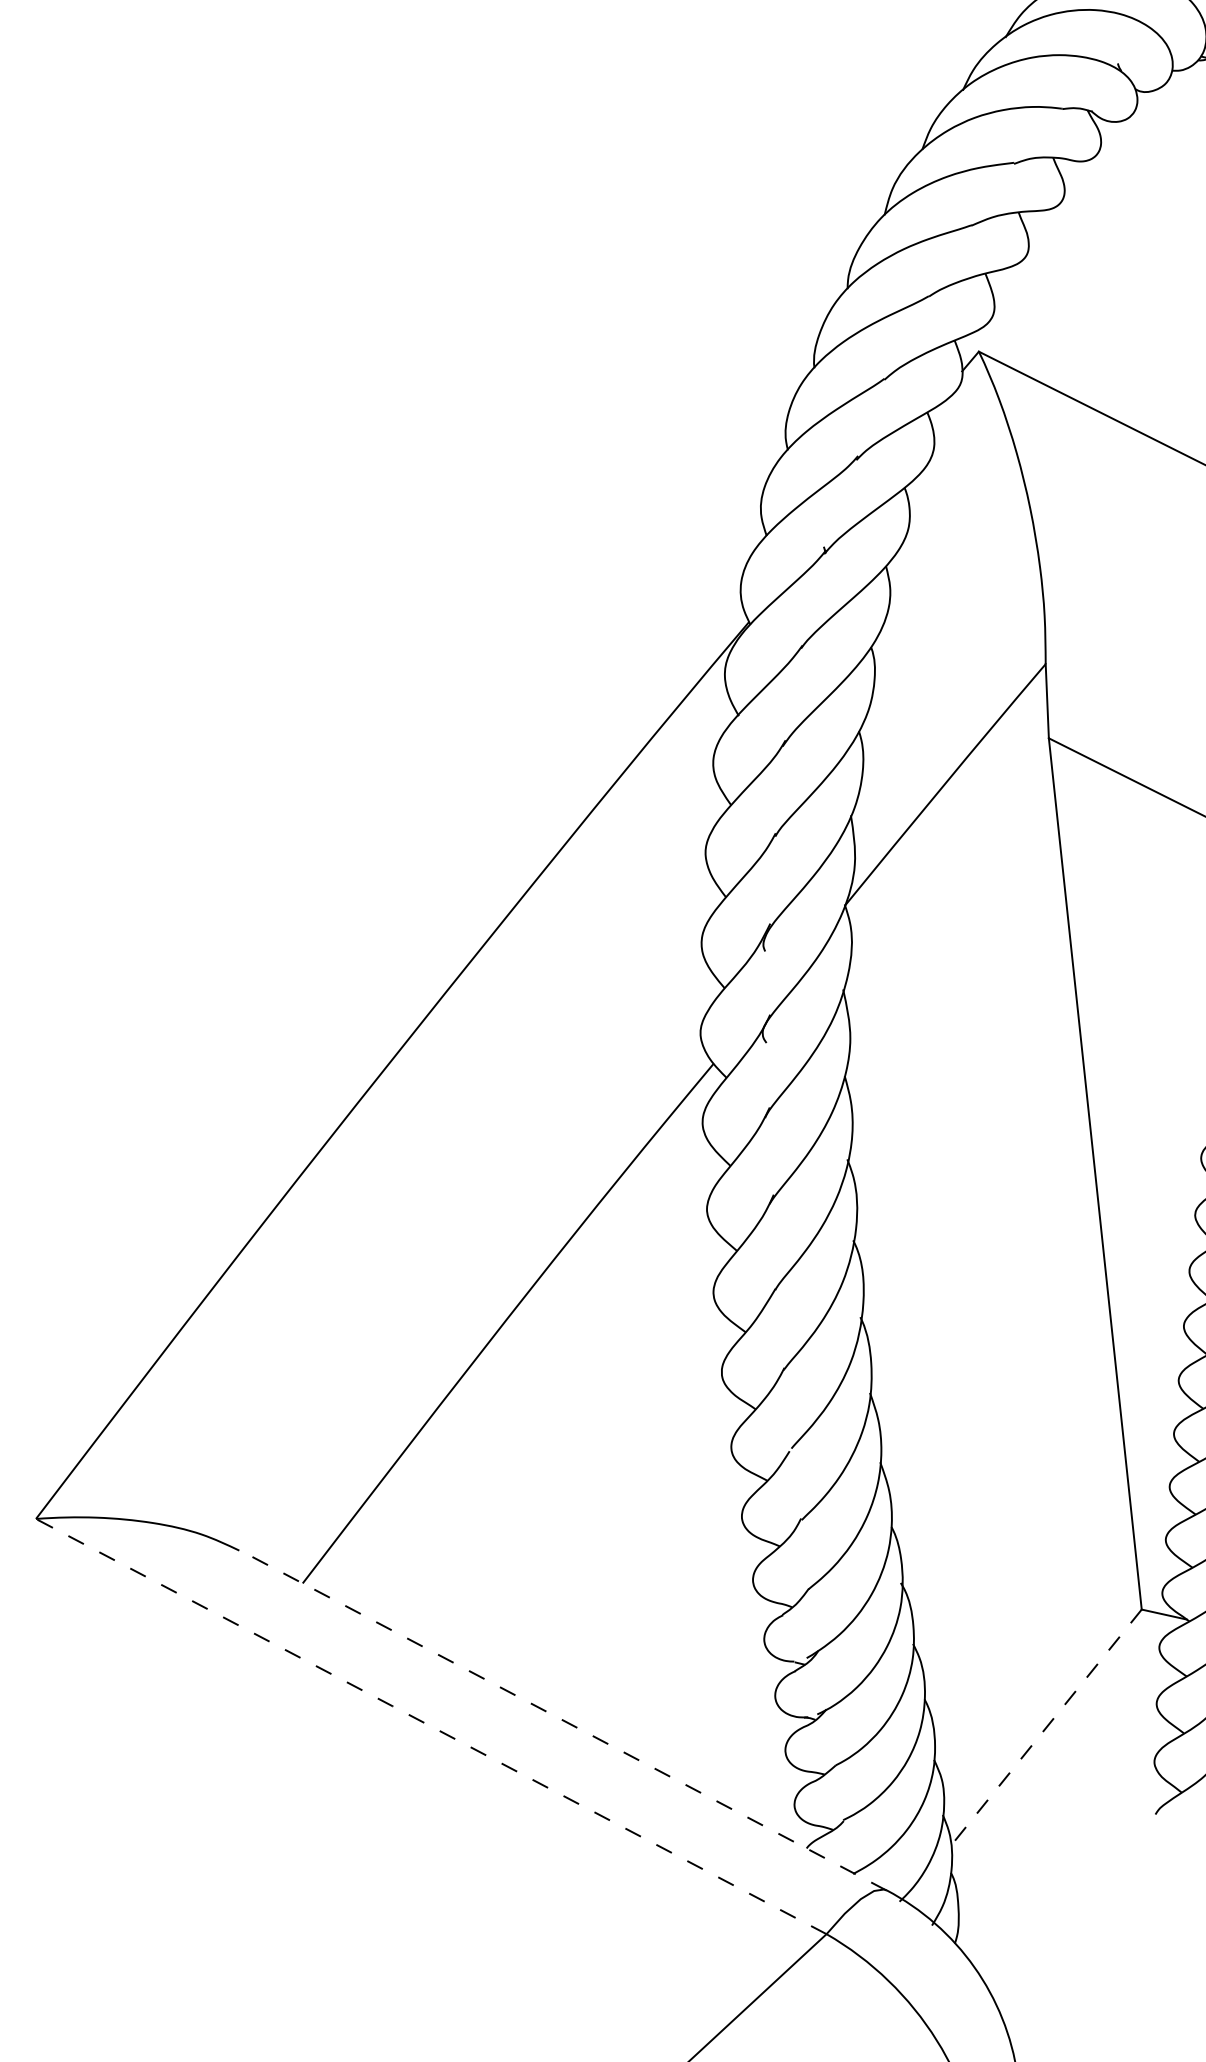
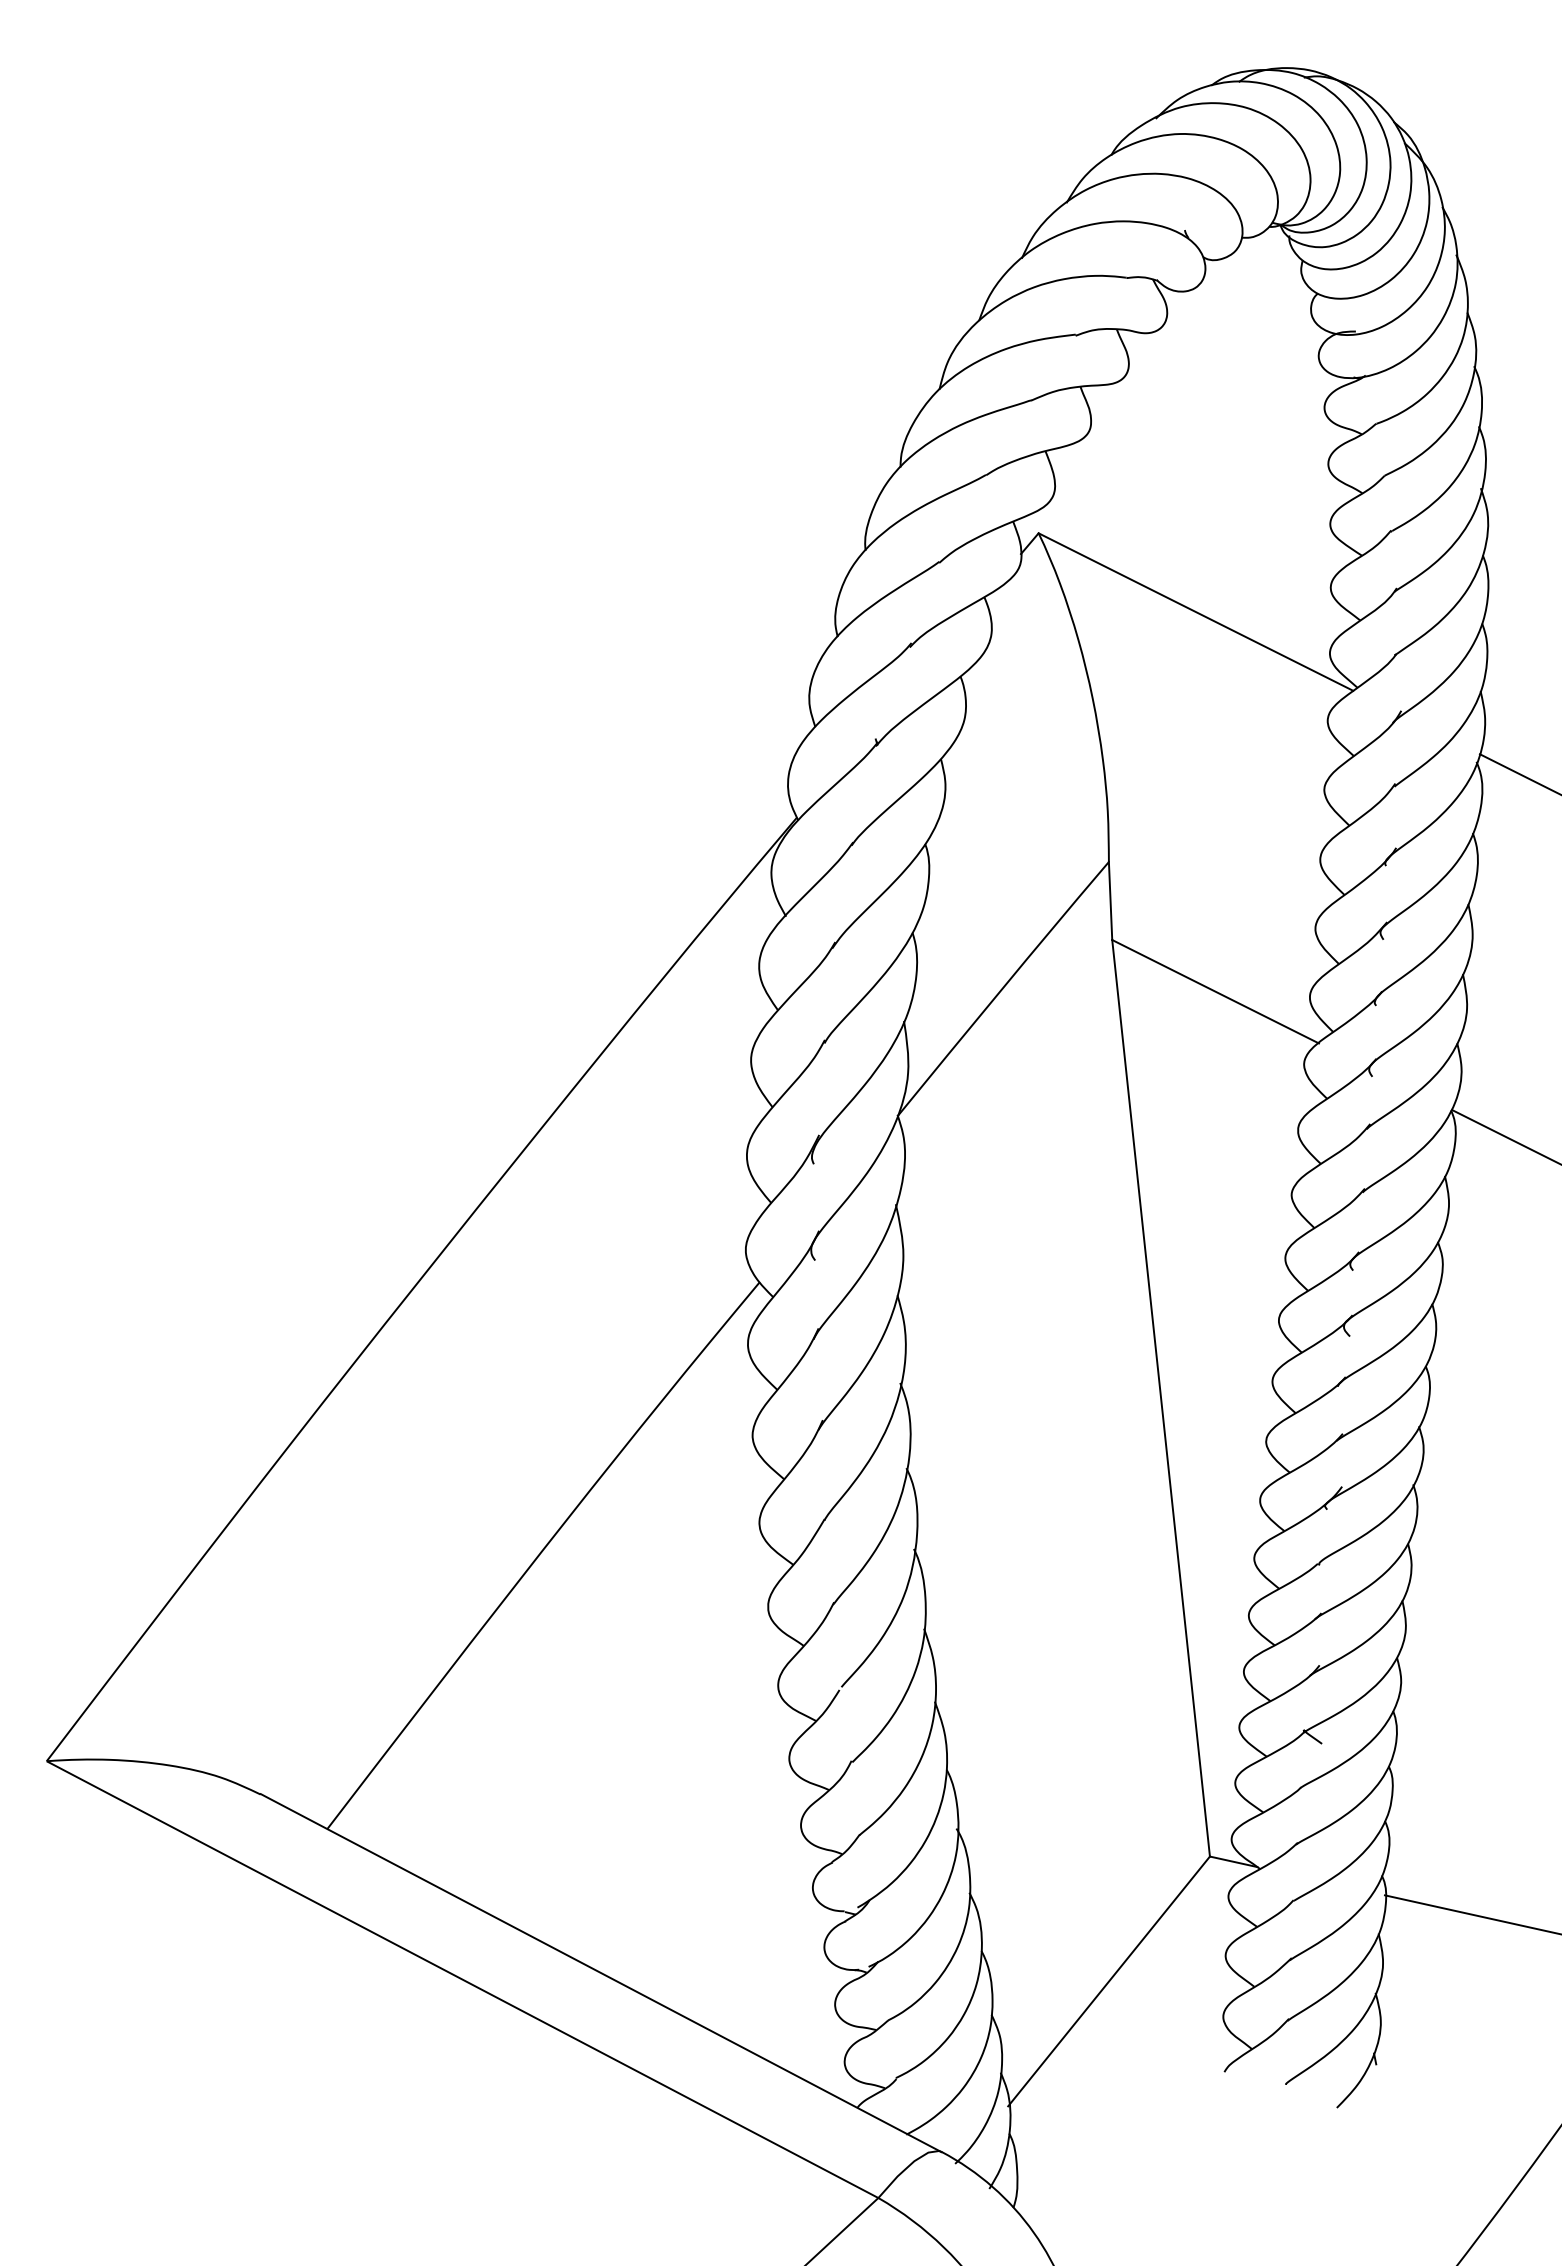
line: (563, 1720) -> (601, 1973), dashed -> solid
line: (430, 1726) -> (461, 1979), dashed -> solid
line: (1046, 1728) -> (1109, 1981), dashed -> solid

